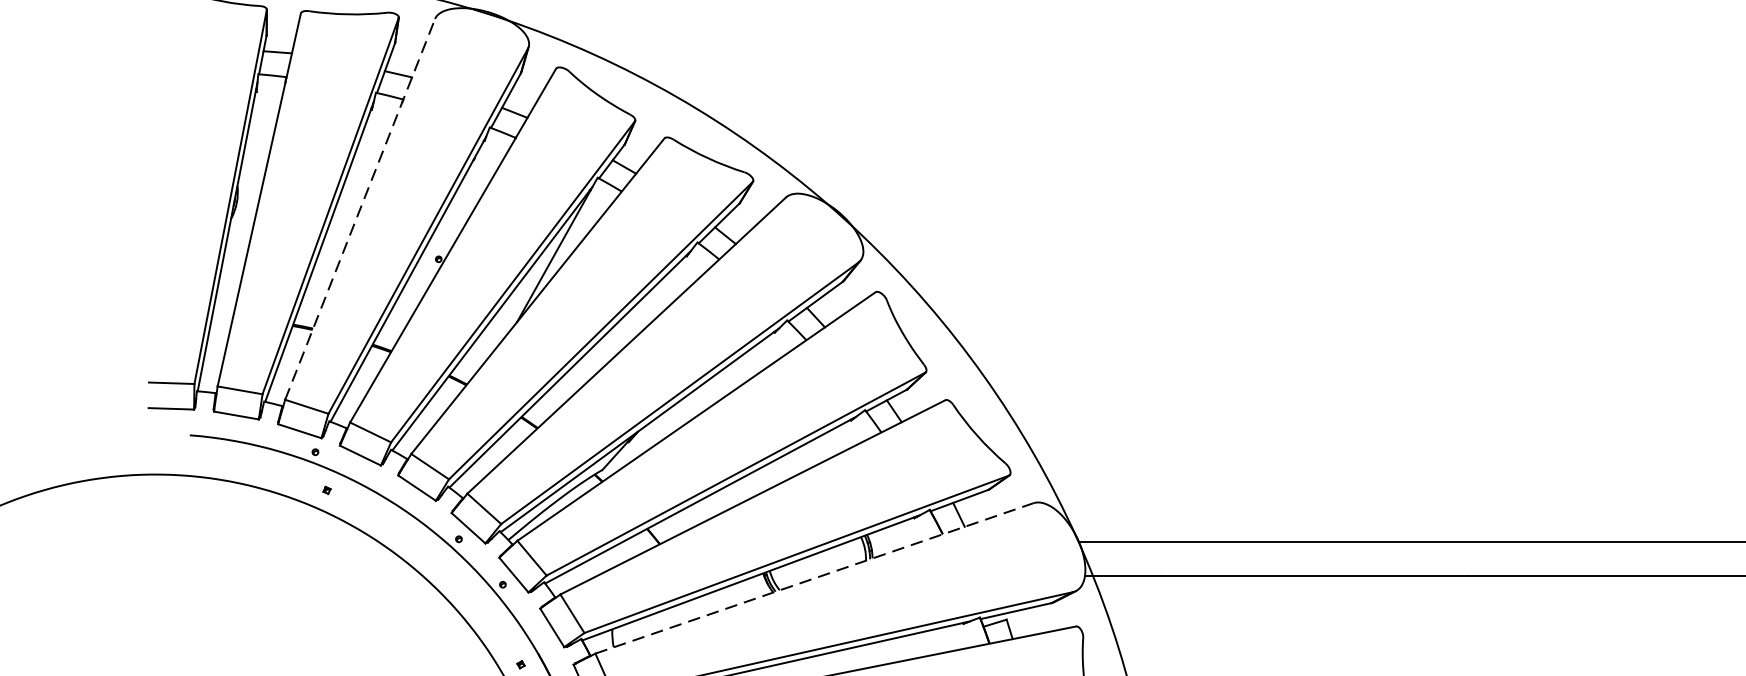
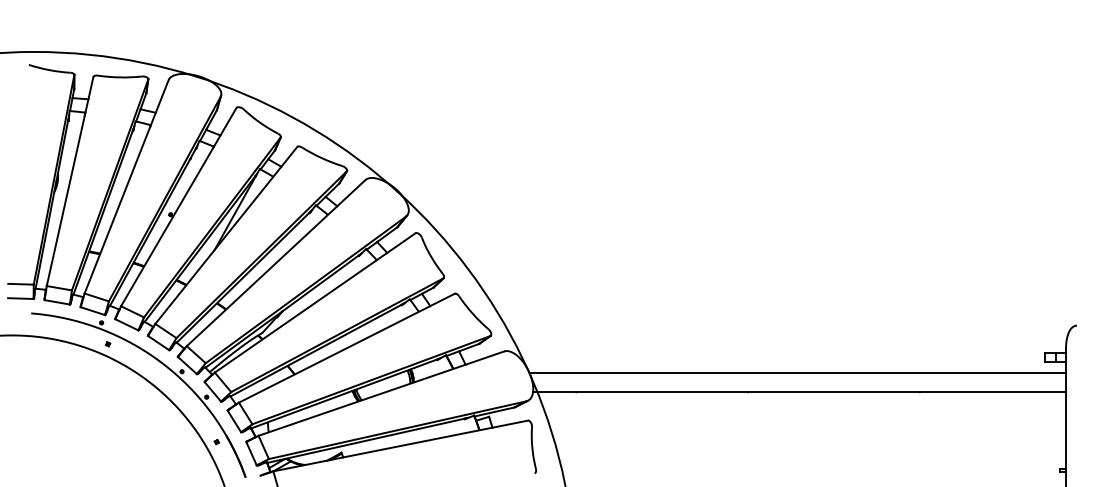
line: (359, 208) -> (126, 186), dashed -> solid
line: (814, 578) -> (381, 393), dashed -> solid

